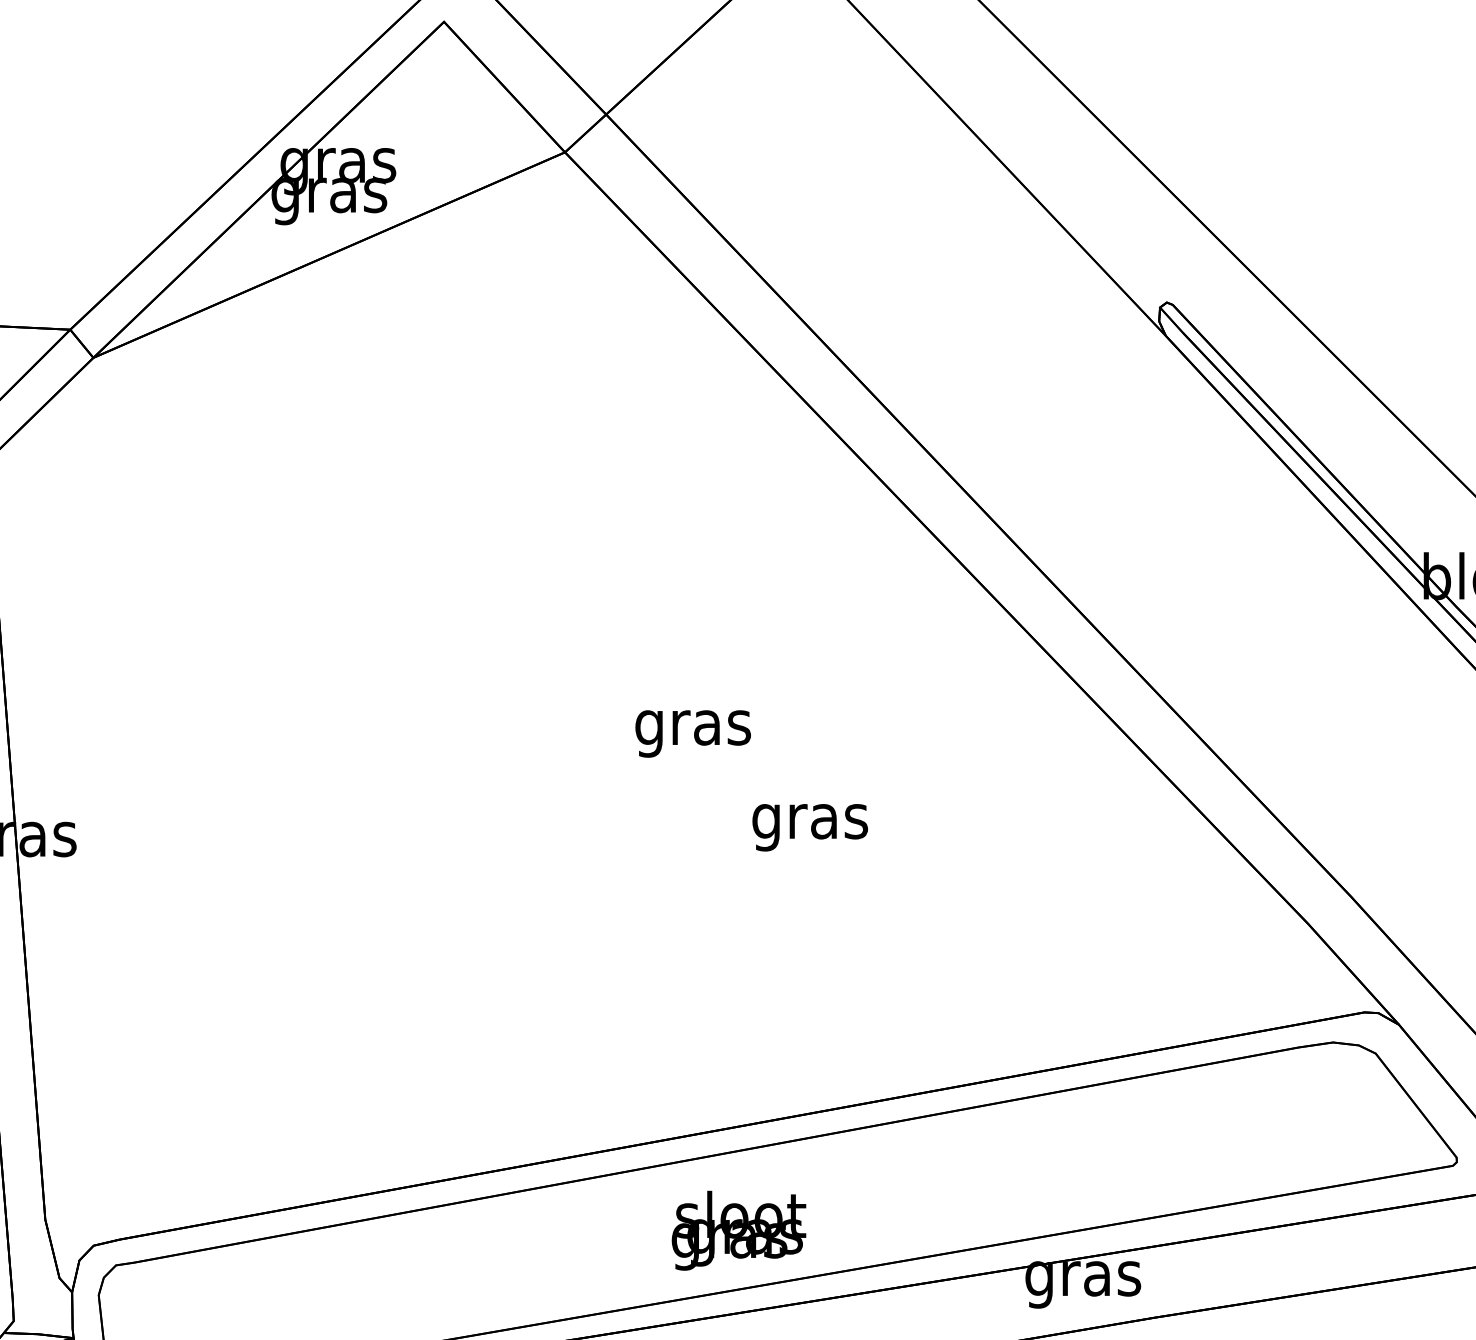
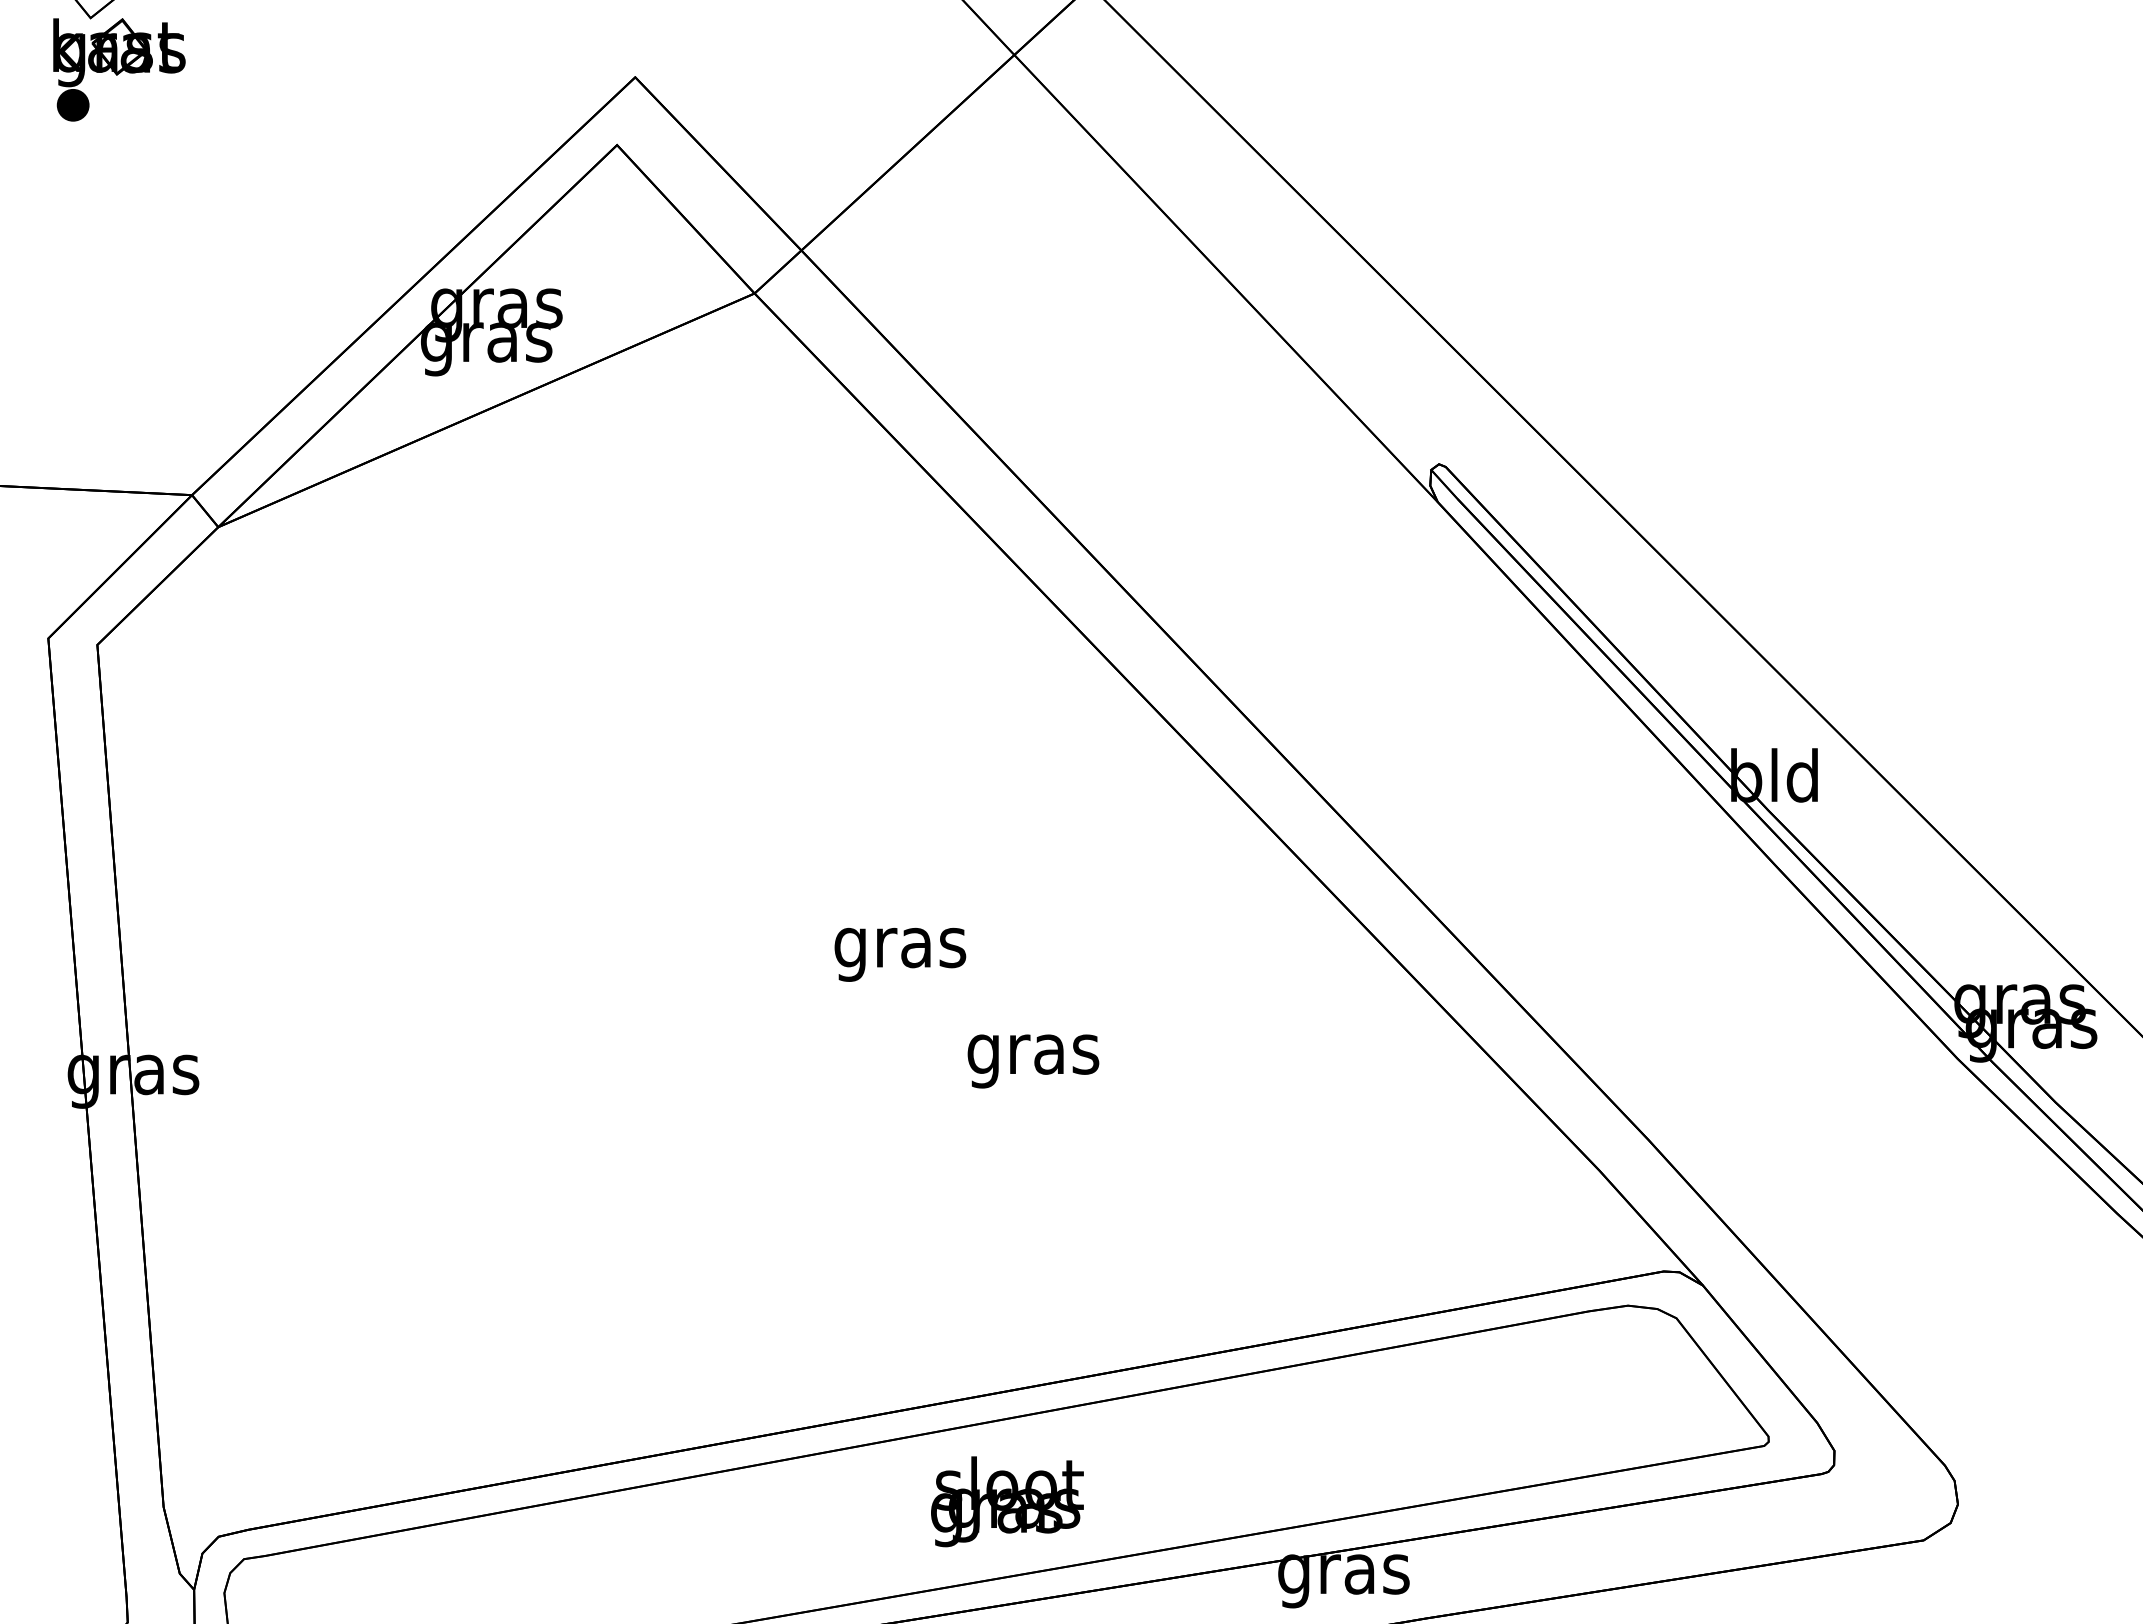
text: (739, 1230) -> (1007, 1501), moved

